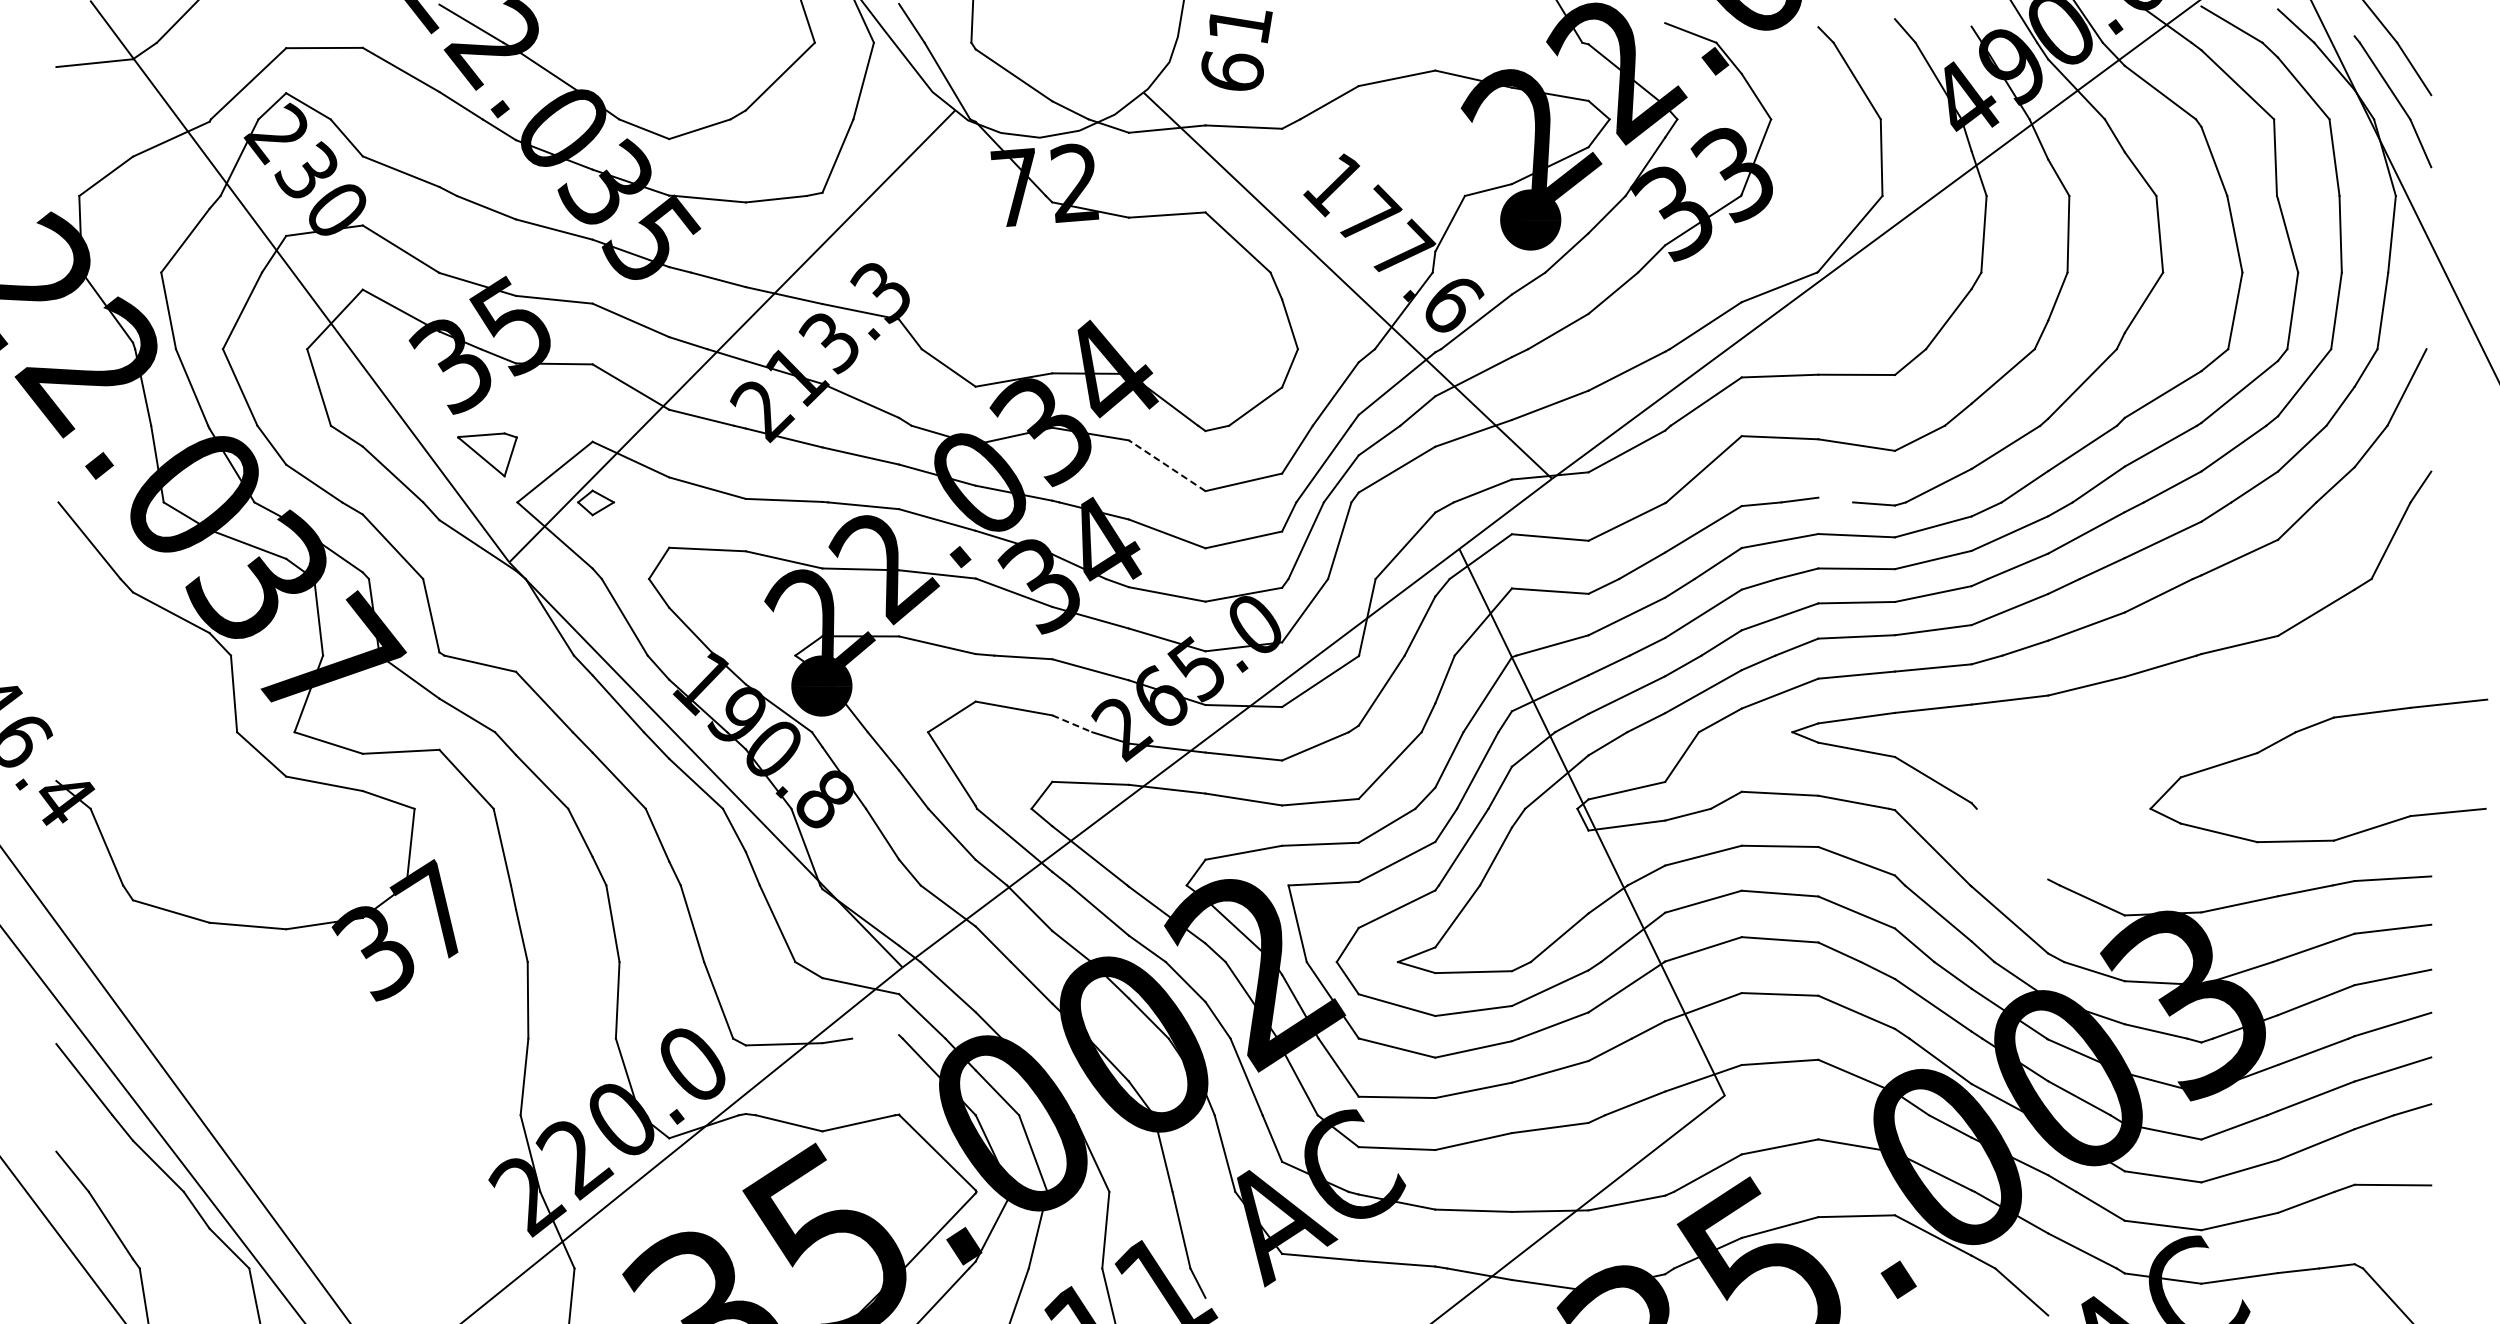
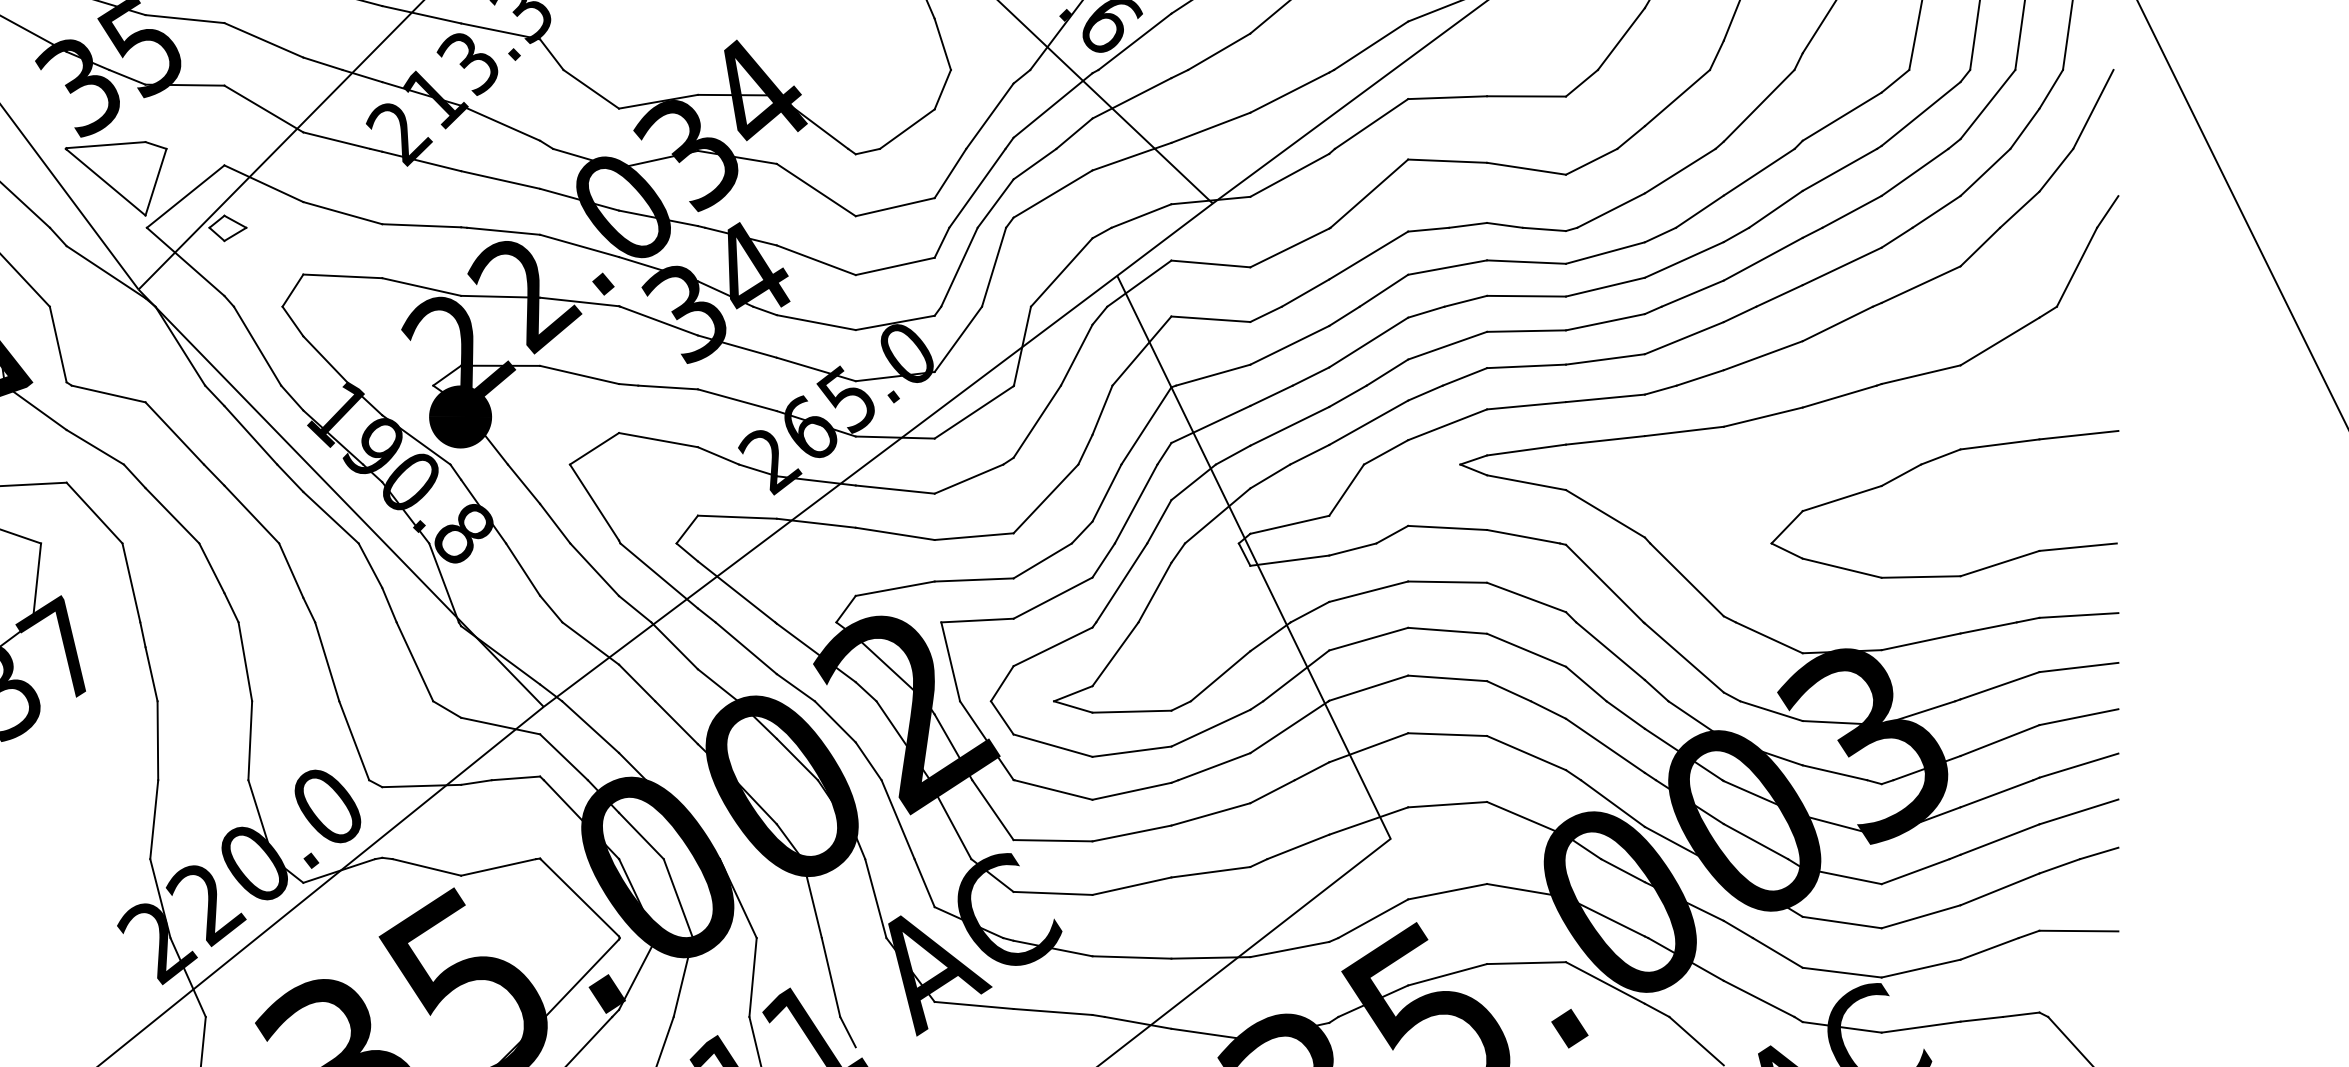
part: (487, 454) -> (116, 178), size x1.67
line: (1167, 465) -> (816, 189), dashed -> solid
line: (1835, 499) -> (1504, 224), added
line: (1072, 723) -> (718, 455), dashed -> solid
part: (2306, 729) -> (1932, 461), moved
line: (2012, 843) -> (1687, 579), added
line: (875, 1036) -> (515, 777), added

